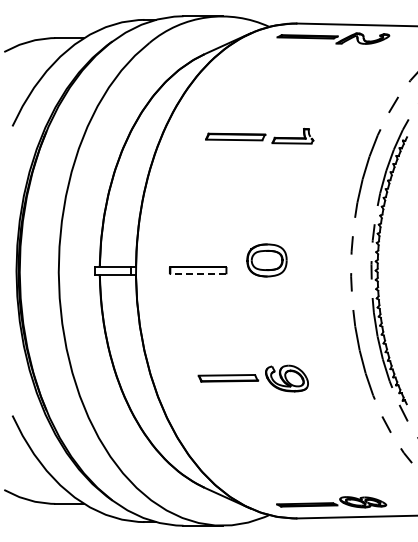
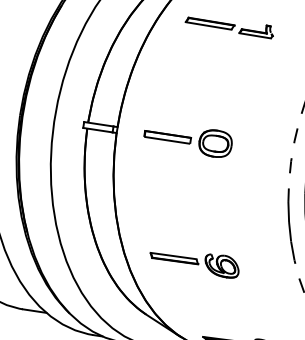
part: (259, 135) -> (229, 25), moved
part: (266, 260) -> (215, 143), moved
line: (196, 274) -> (165, 140), dashed -> solid
part: (252, 378) -> (194, 261), moved

